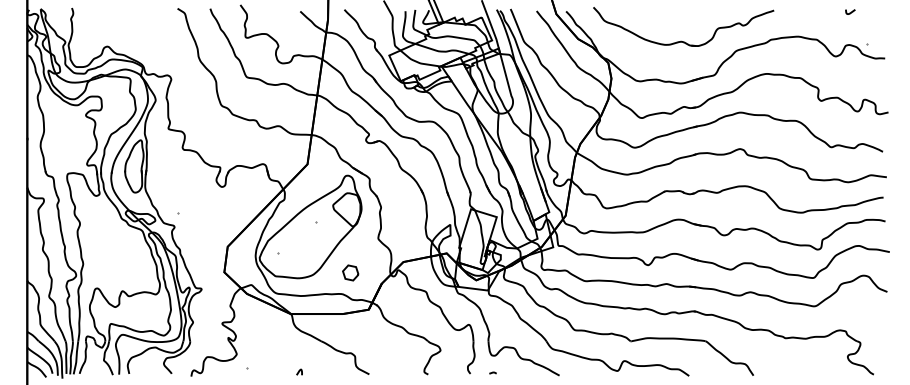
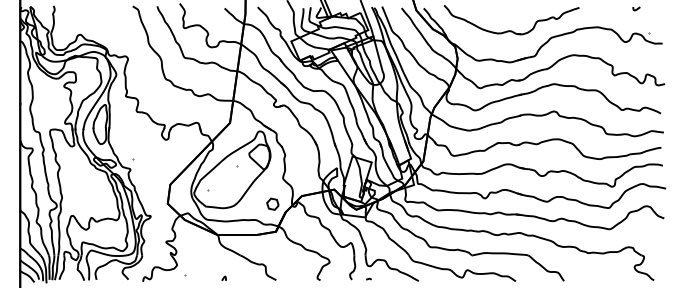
part: (350, 272) -> (272, 203), moved

